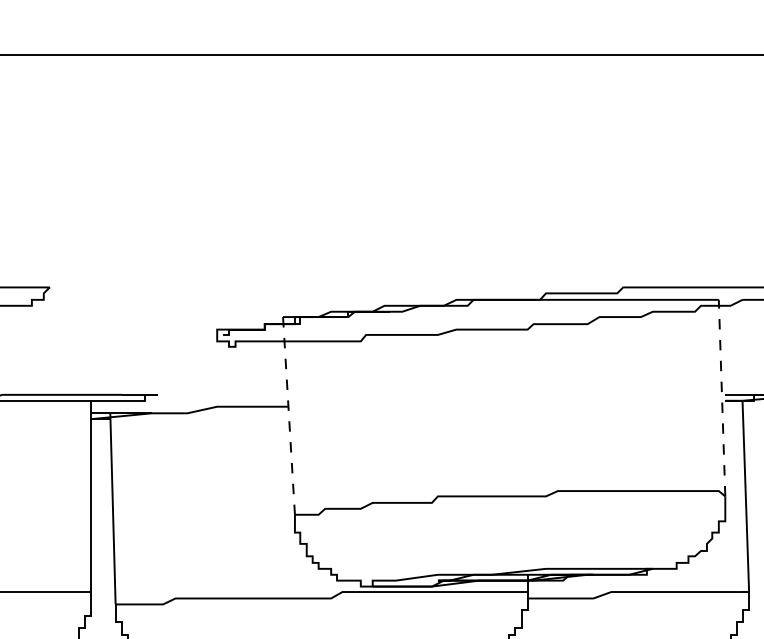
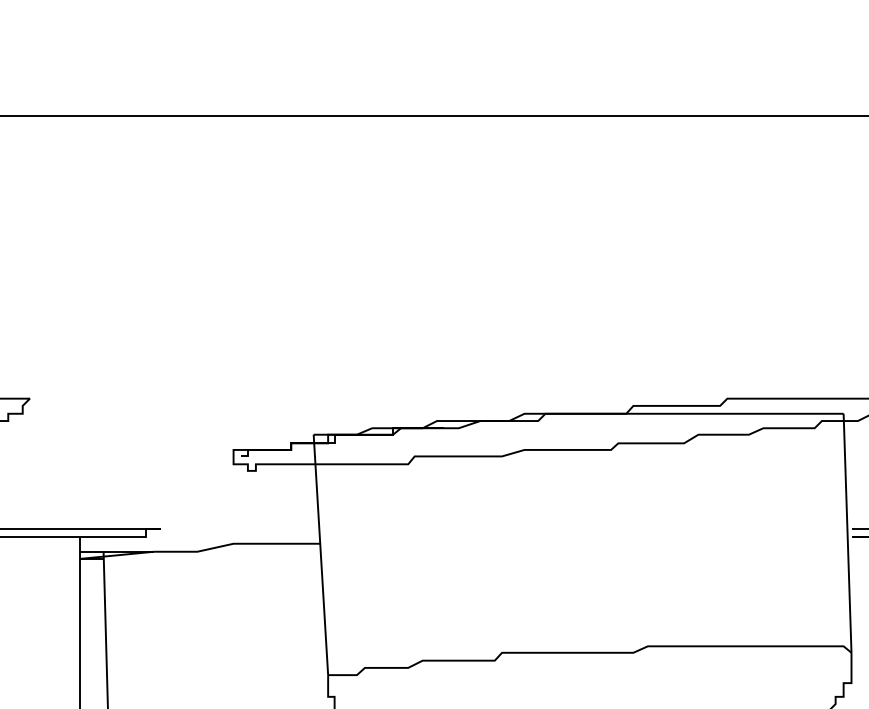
line: (722, 397) -> (848, 532), dashed -> solid
line: (289, 416) -> (321, 555), dashed -> solid

